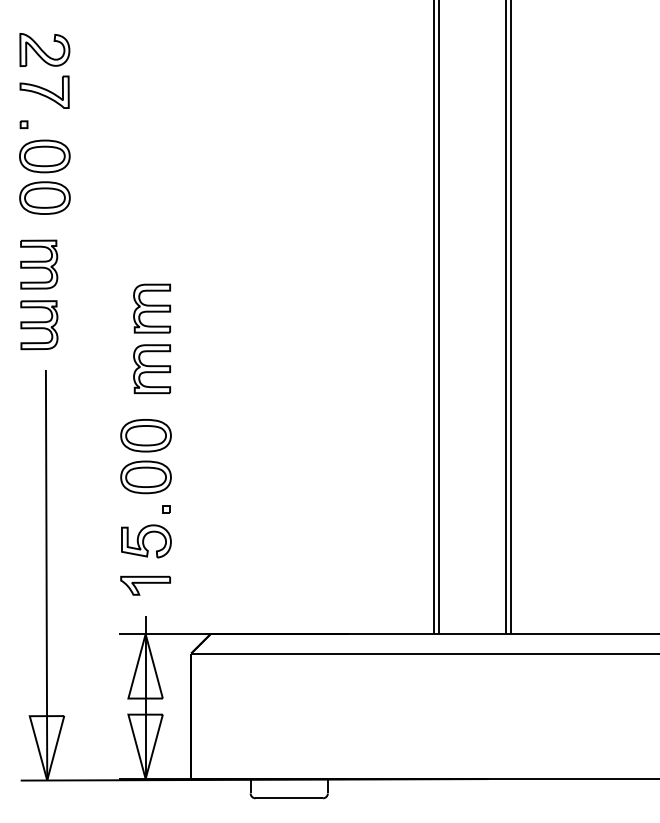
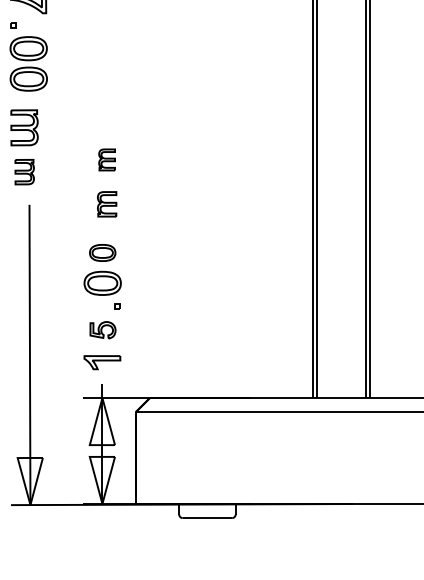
part: (151, 308) -> (106, 159), size x0.6
part: (39, 325) -> (24, 172), size x0.7
part: (151, 369) -> (106, 204), size x0.7
part: (145, 435) -> (102, 252), size x0.7
part: (146, 541) -> (103, 330), size x0.7

